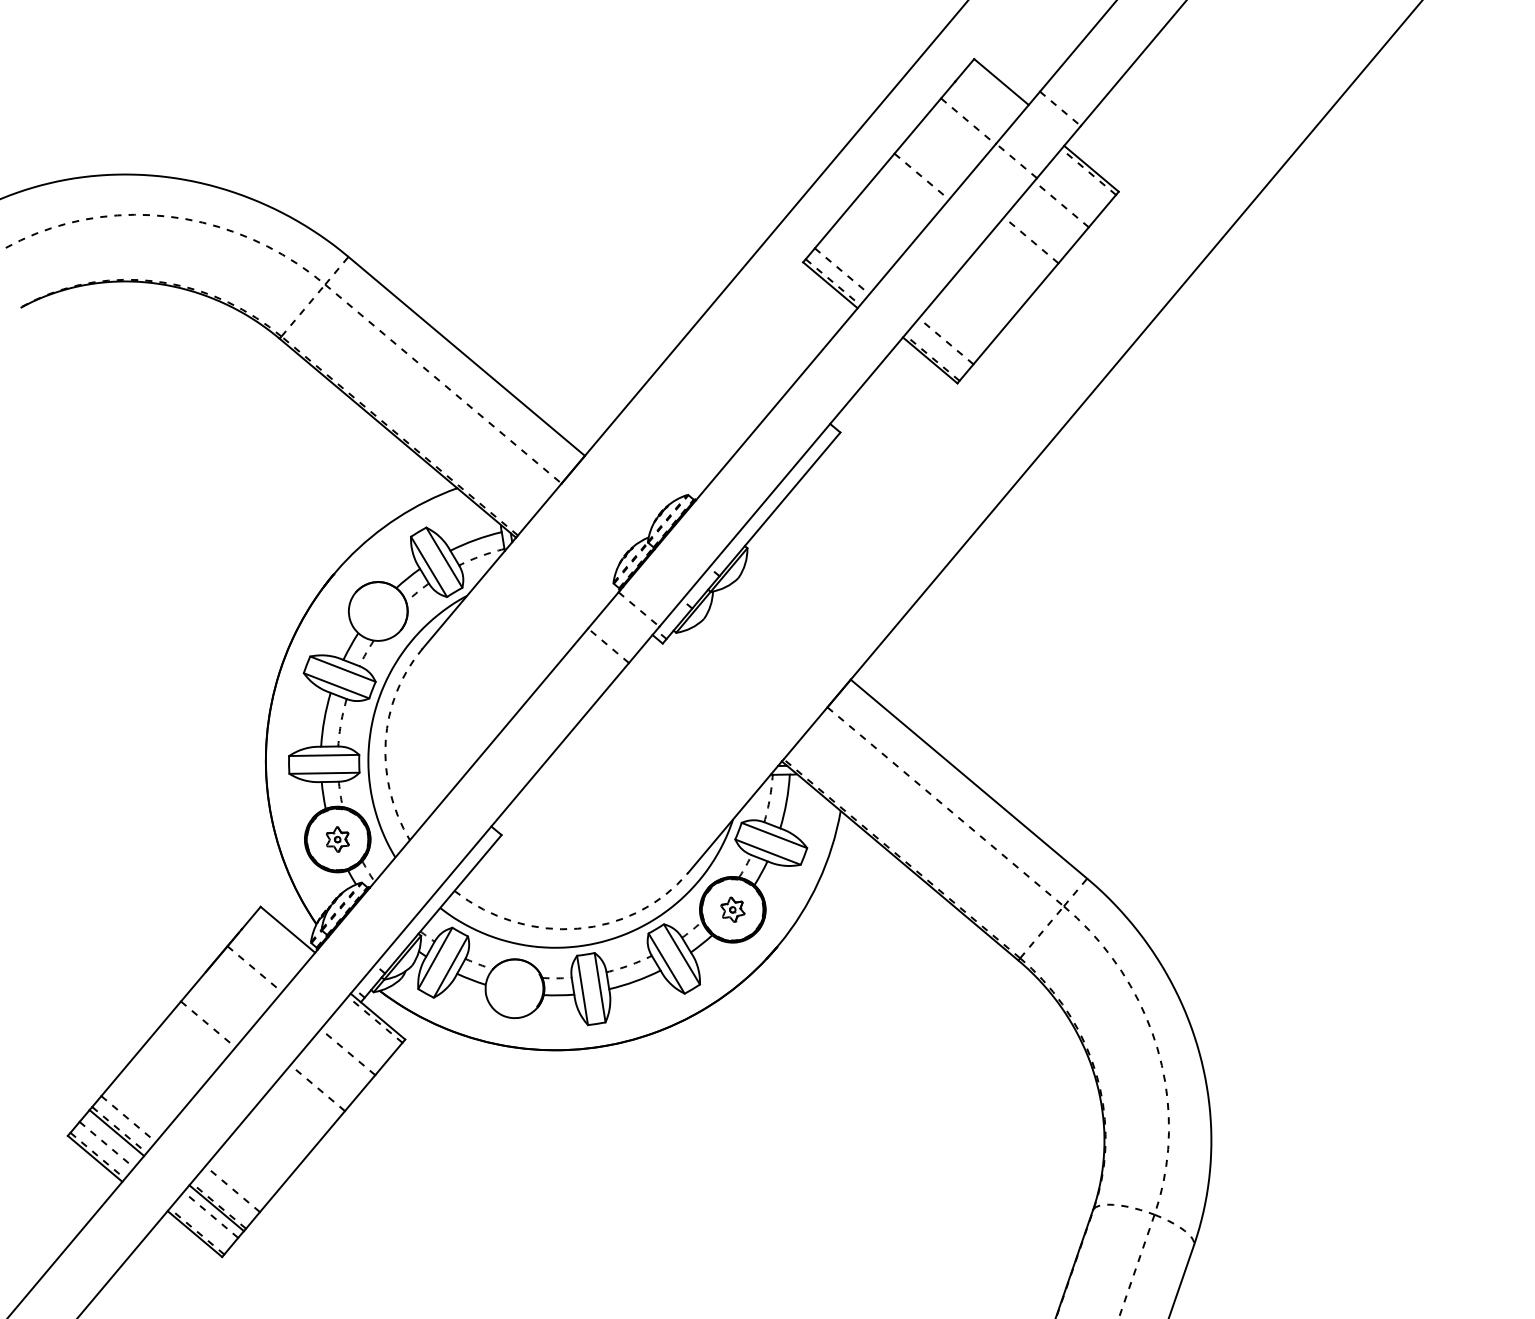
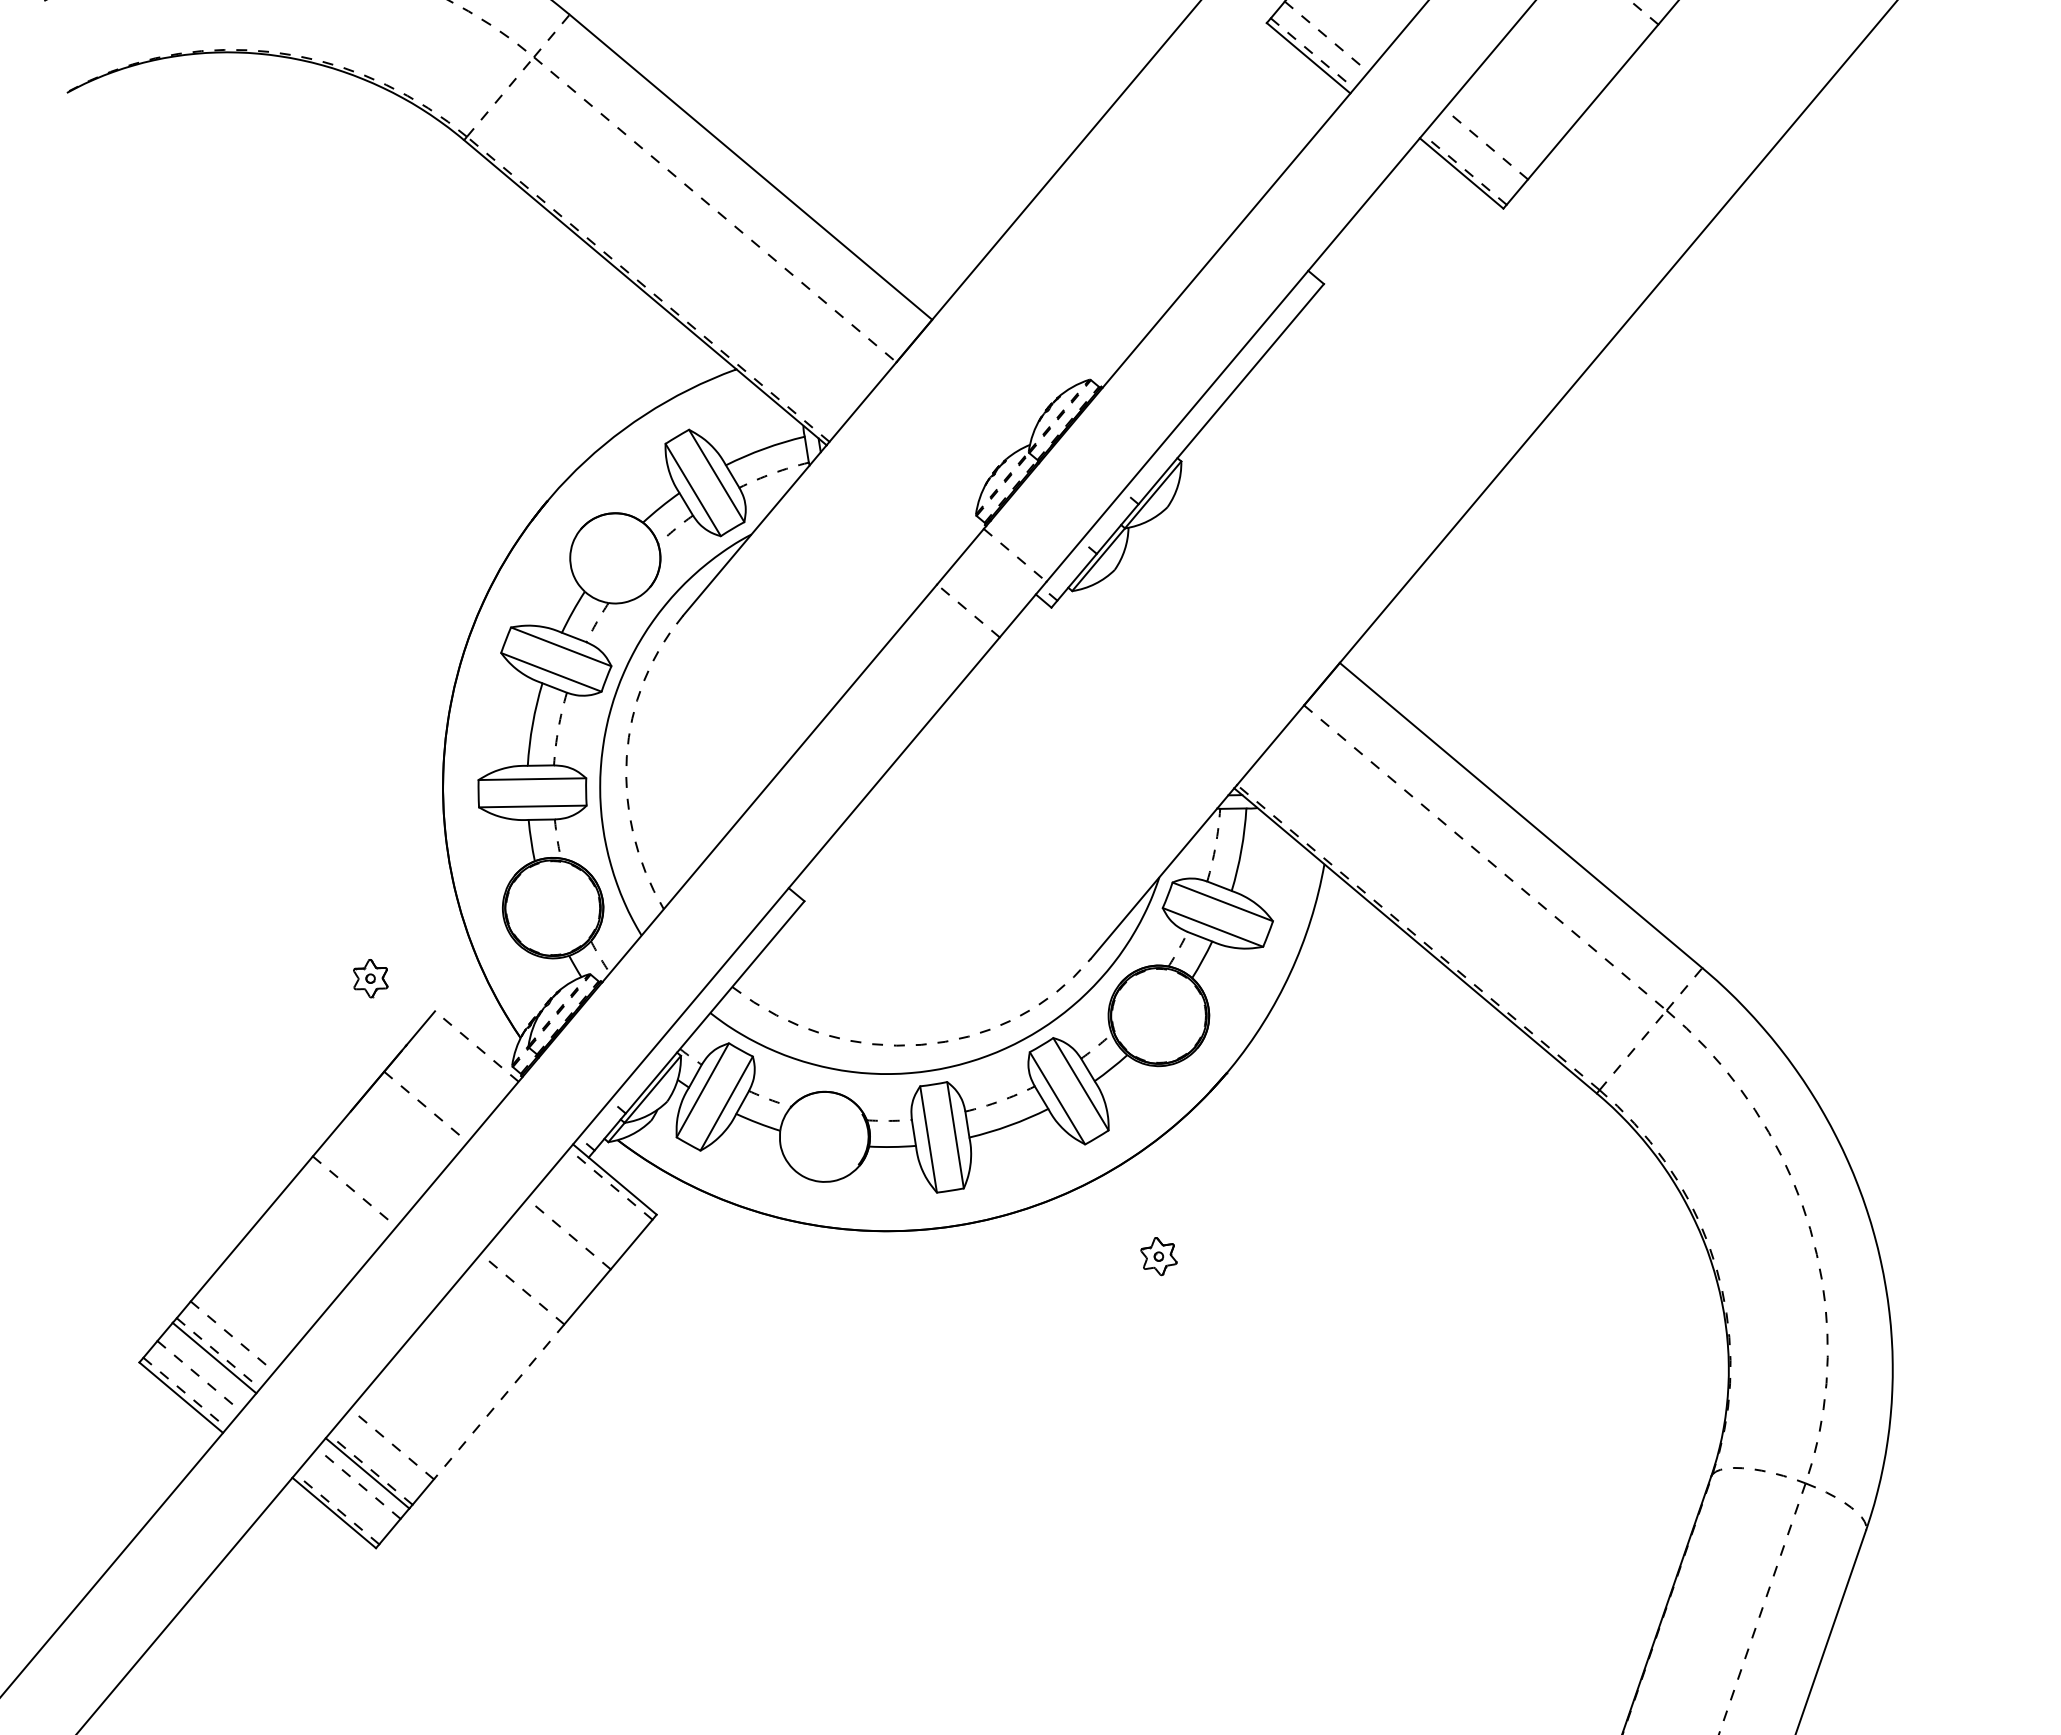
part: (337, 839) -> (370, 978), moved
part: (732, 909) -> (1158, 1256), moved
line: (287, 929) -> (476, 1046), solid -> dashed
line: (302, 1161) -> (499, 1401), solid -> dashed

